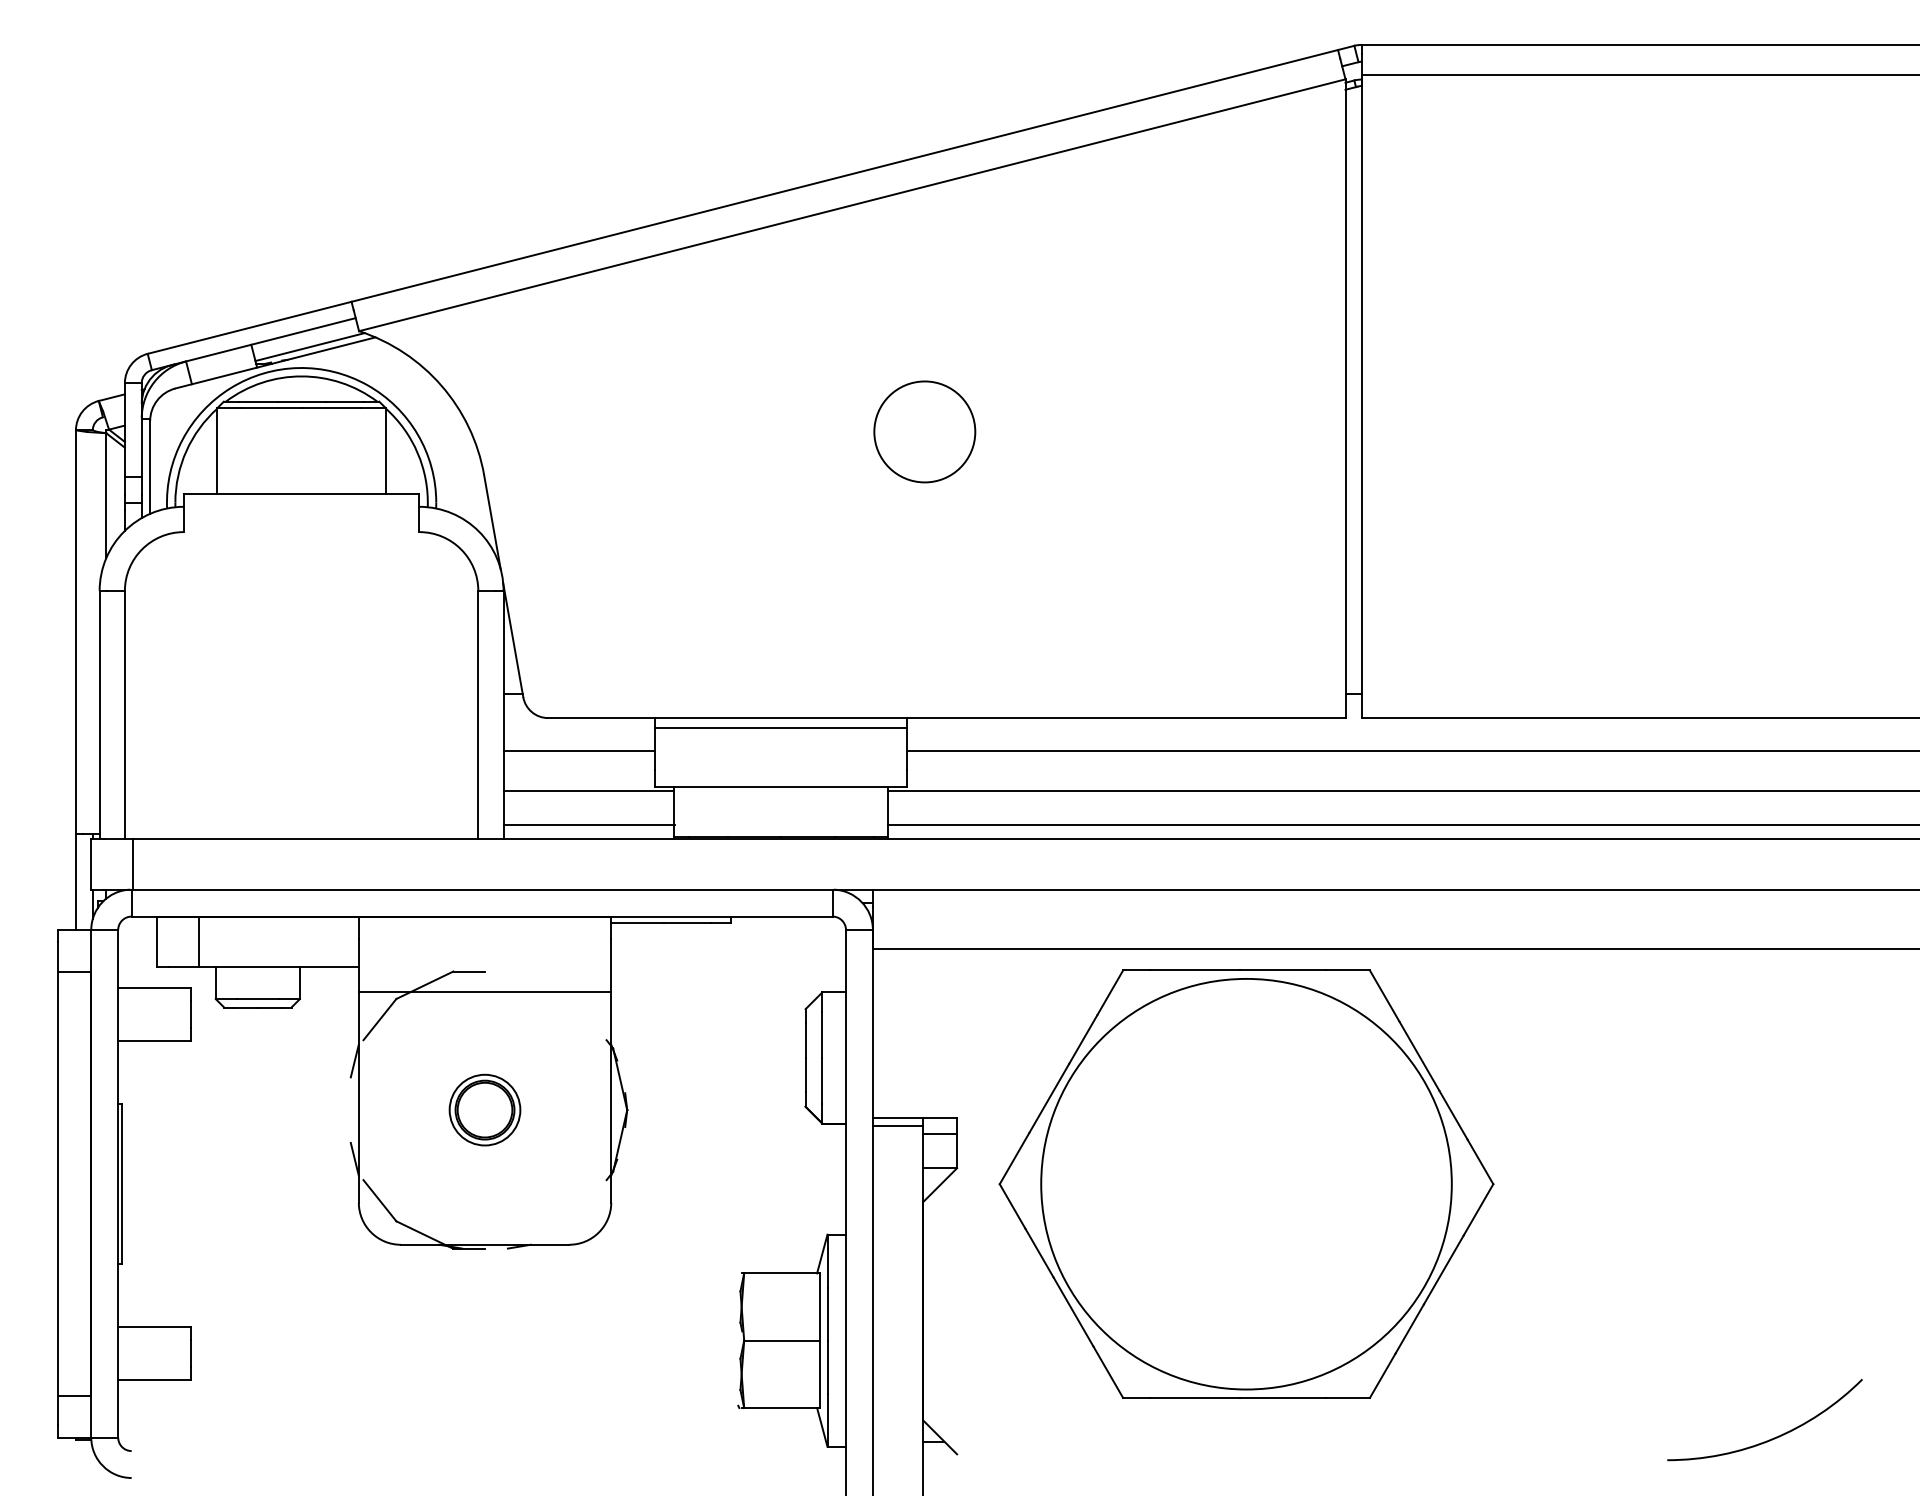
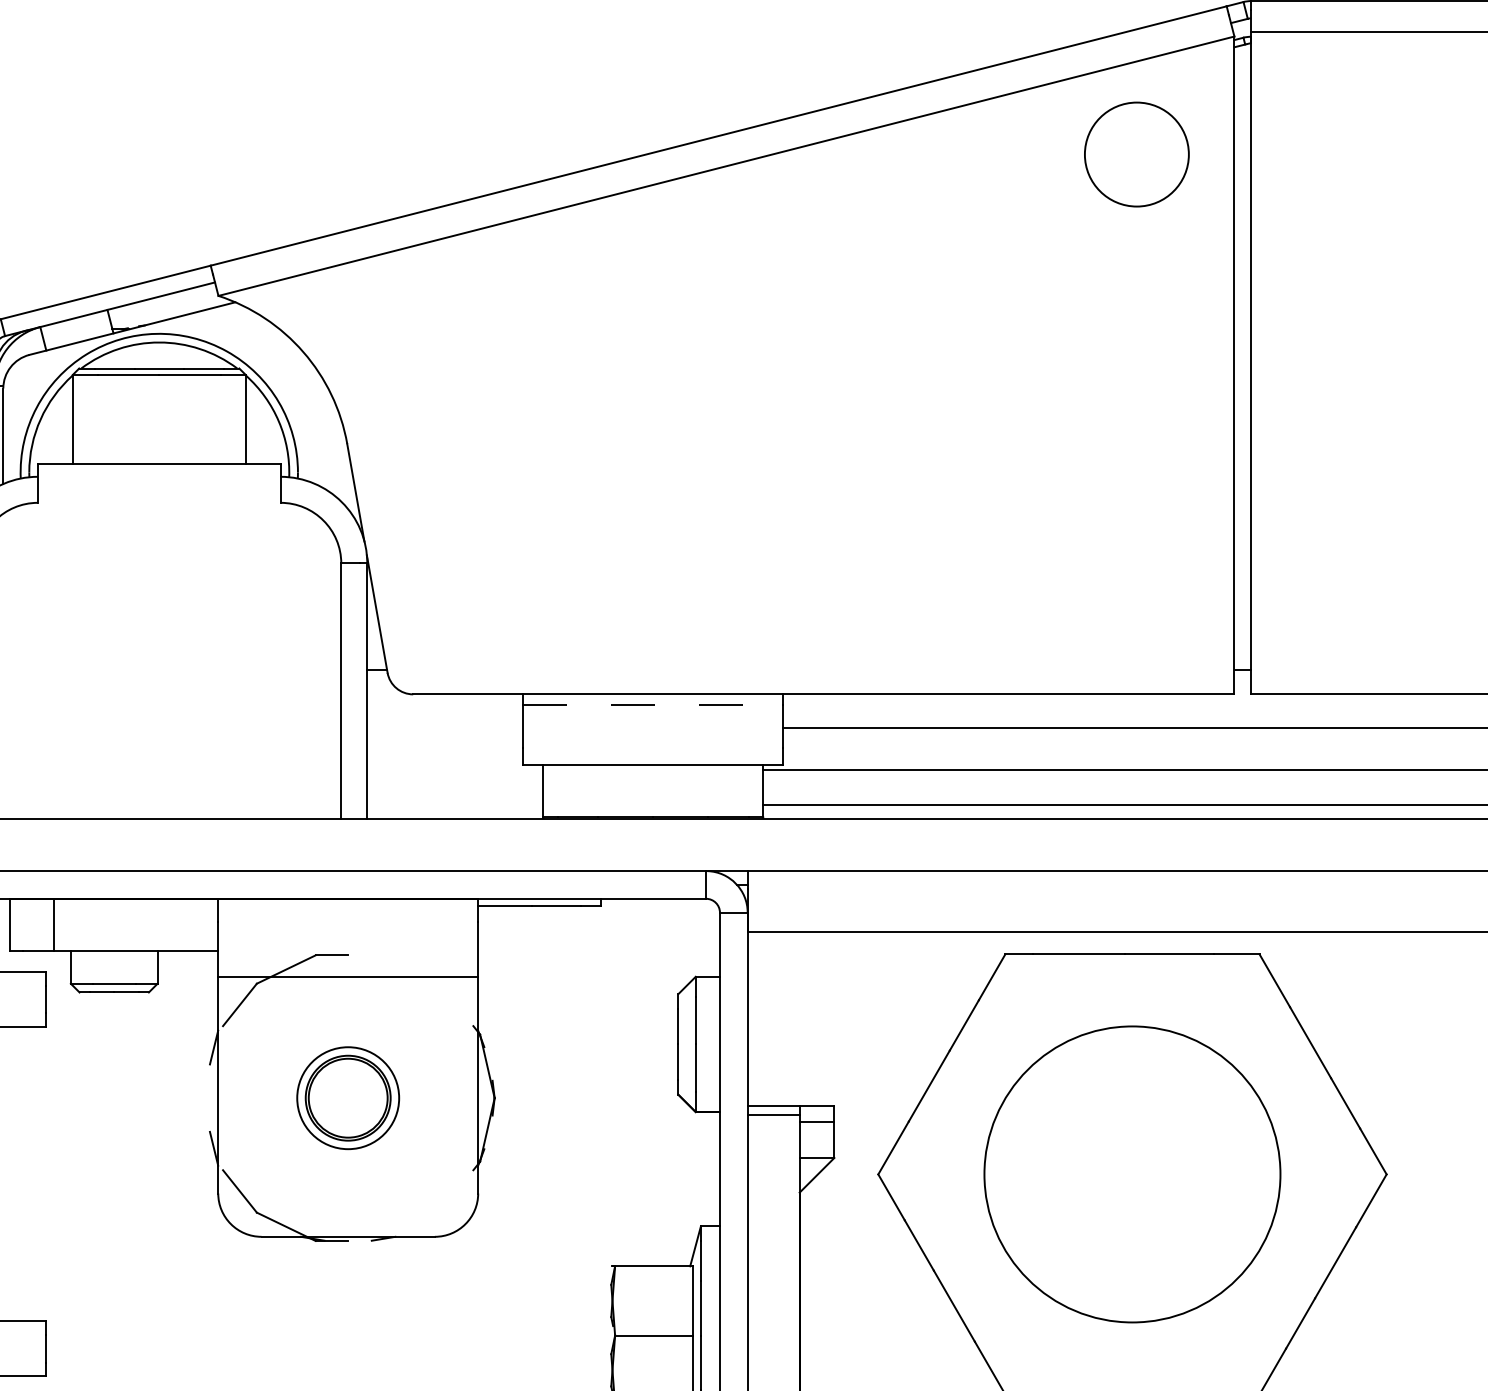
line: (309, 347) -> (167, 312), removed
circle: (924, 431) -> (1136, 154), moved
line: (781, 728) -> (653, 705), solid -> dashed
line: (579, 750) -> (445, 727), removed
line: (588, 791) -> (454, 769), removed
line: (588, 825) -> (454, 805), removed
part: (484, 1109) -> (347, 1097), size x1.4
circle: (1246, 1183) -> (1132, 1173), size x0.7

